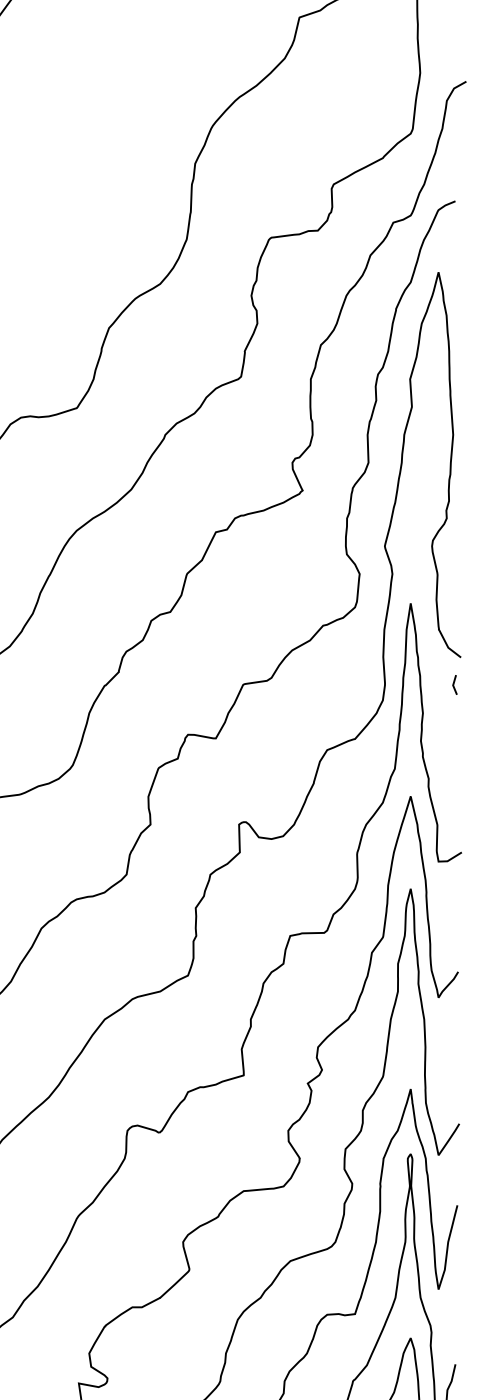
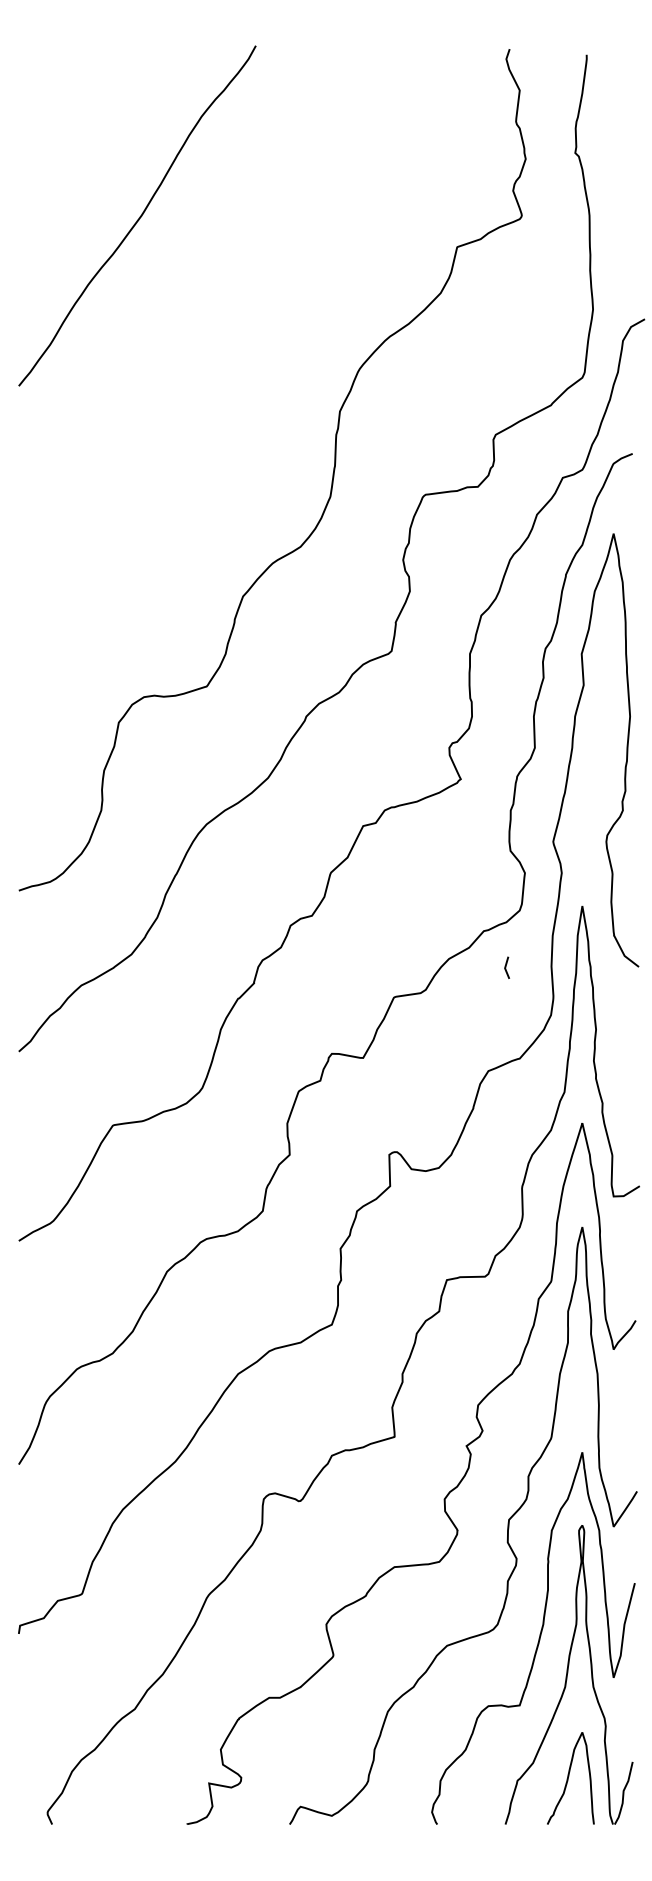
line: (454, 684) -> (506, 967), moved

